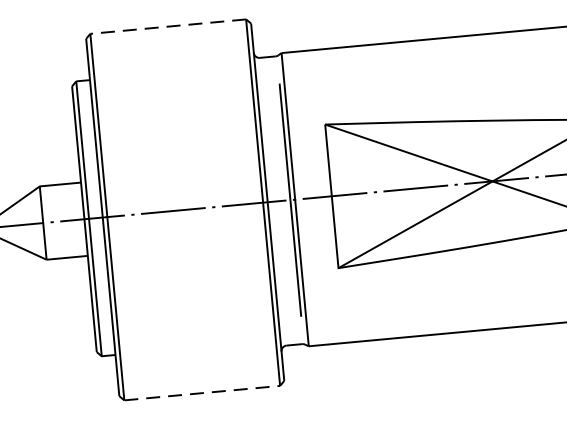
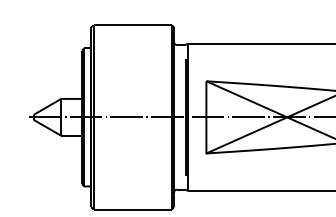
line: (167, 27) -> (132, 25), dashed -> solid
line: (203, 392) -> (133, 209), dashed -> solid

